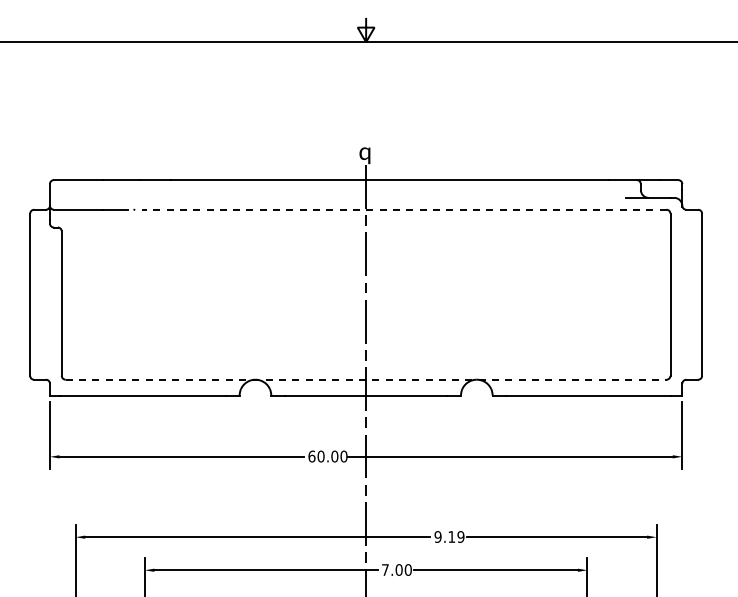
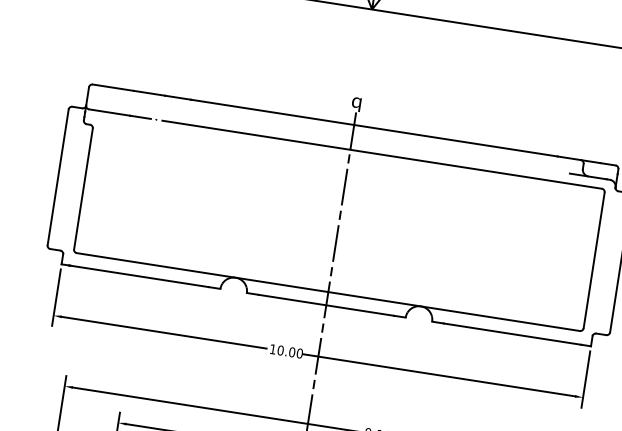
line: (403, 209) -> (381, 154), dashed -> solid
line: (366, 379) -> (328, 291), dashed -> solid
text: (311, 456) -> (272, 349), 60.00 -> 10.00

